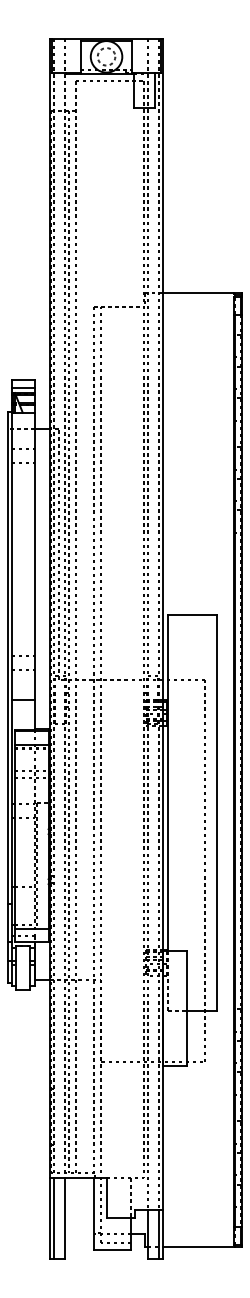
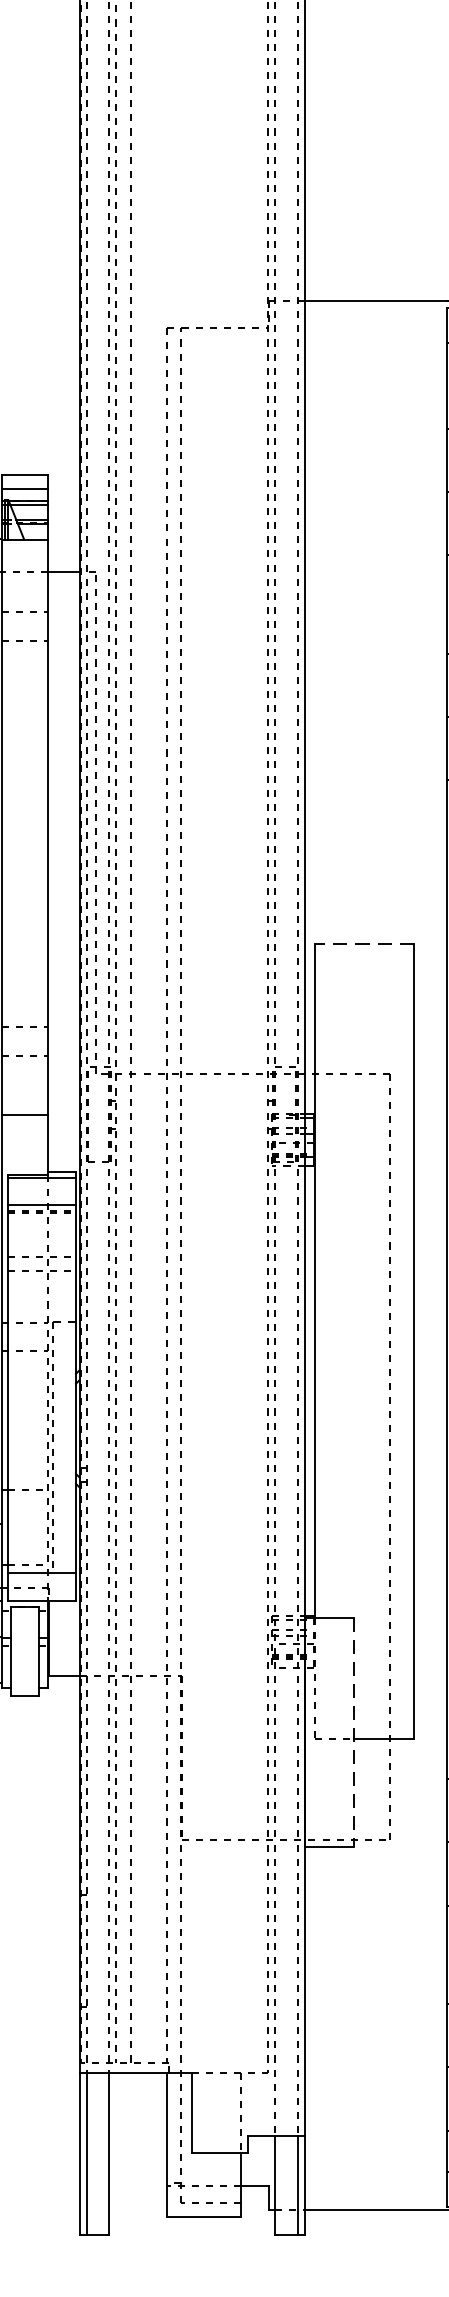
line: (192, 614) -> (364, 943), solid -> dashed
line: (187, 1008) -> (354, 1732), solid -> dashed

